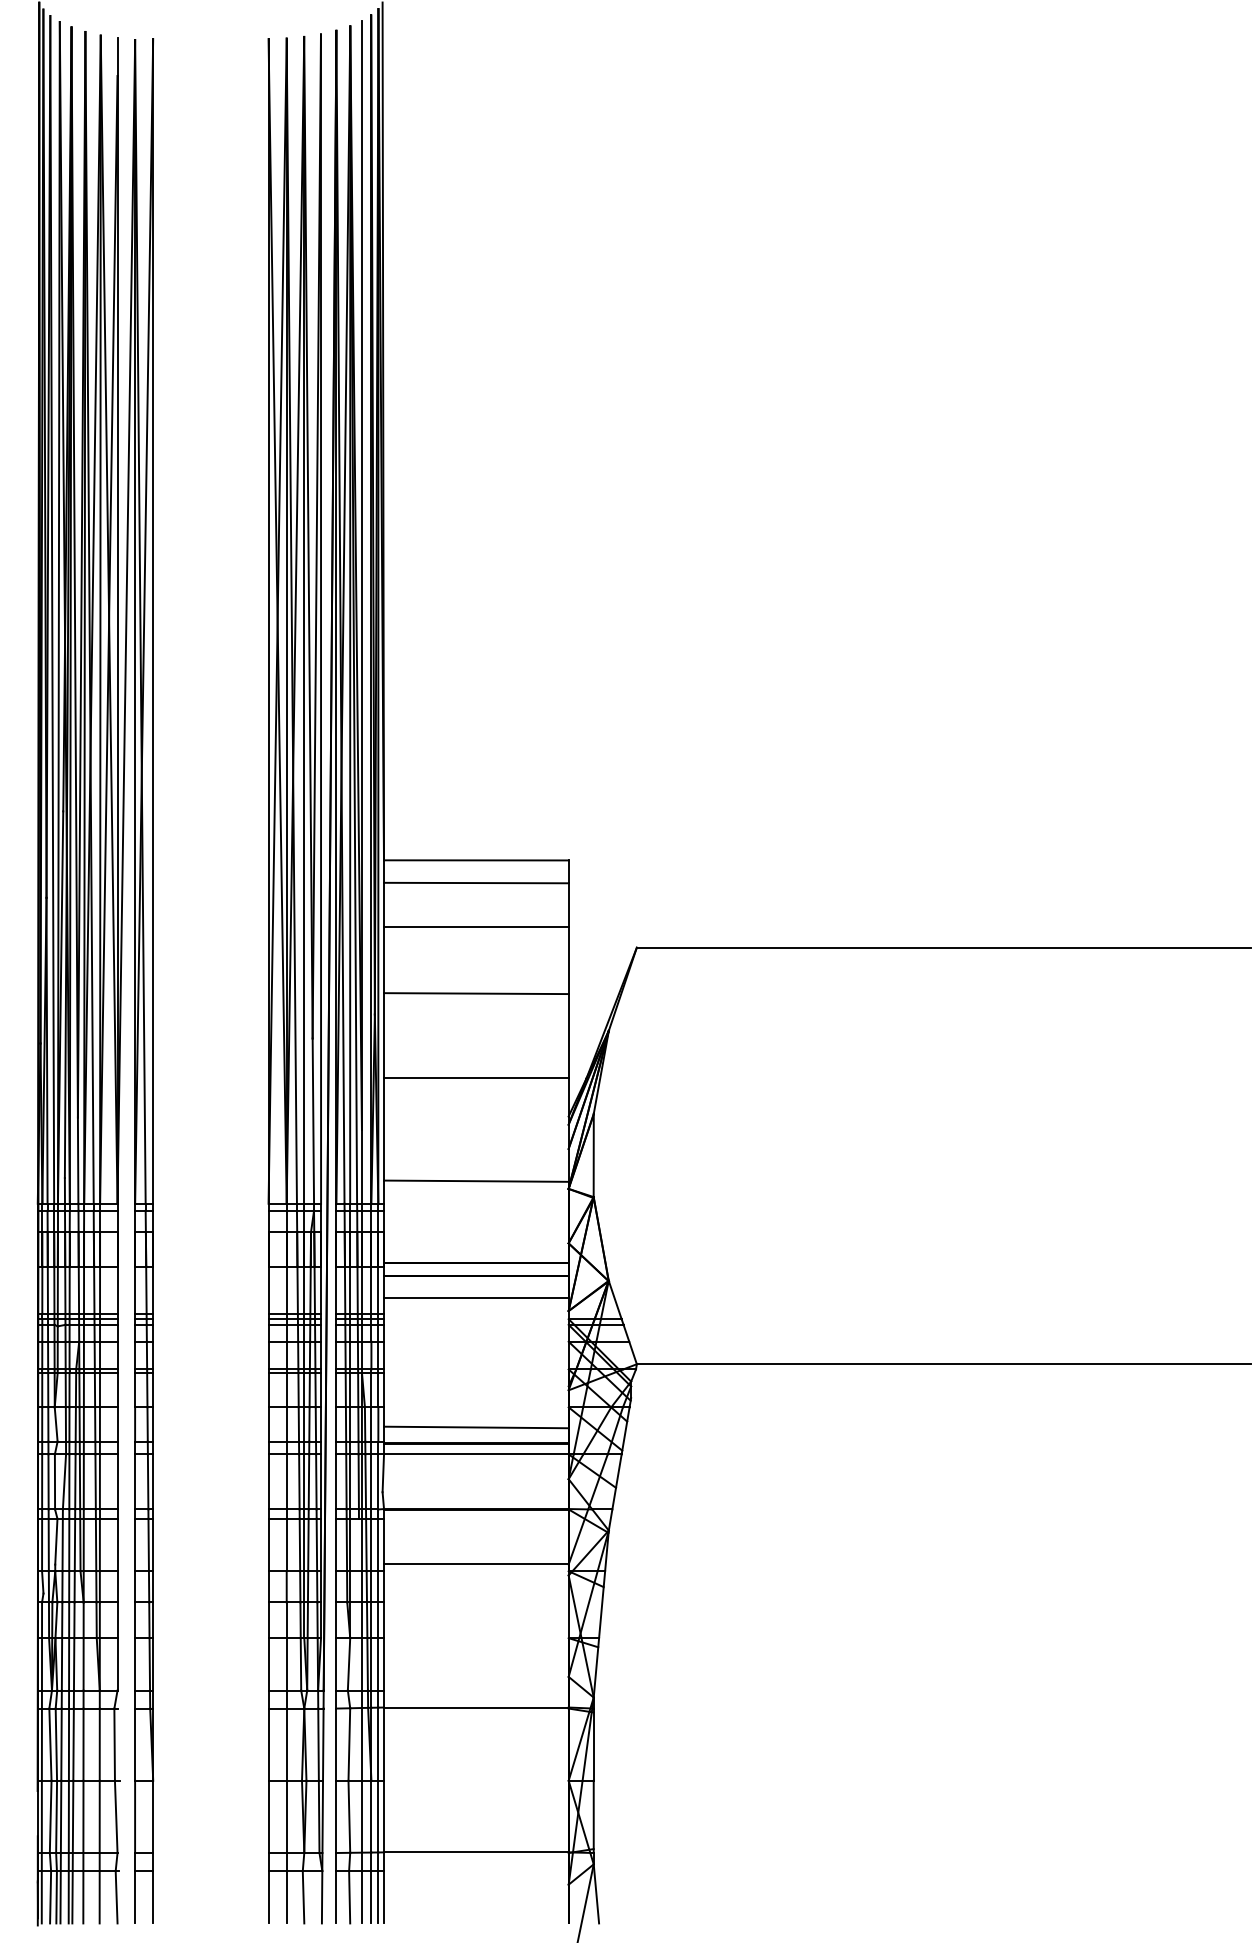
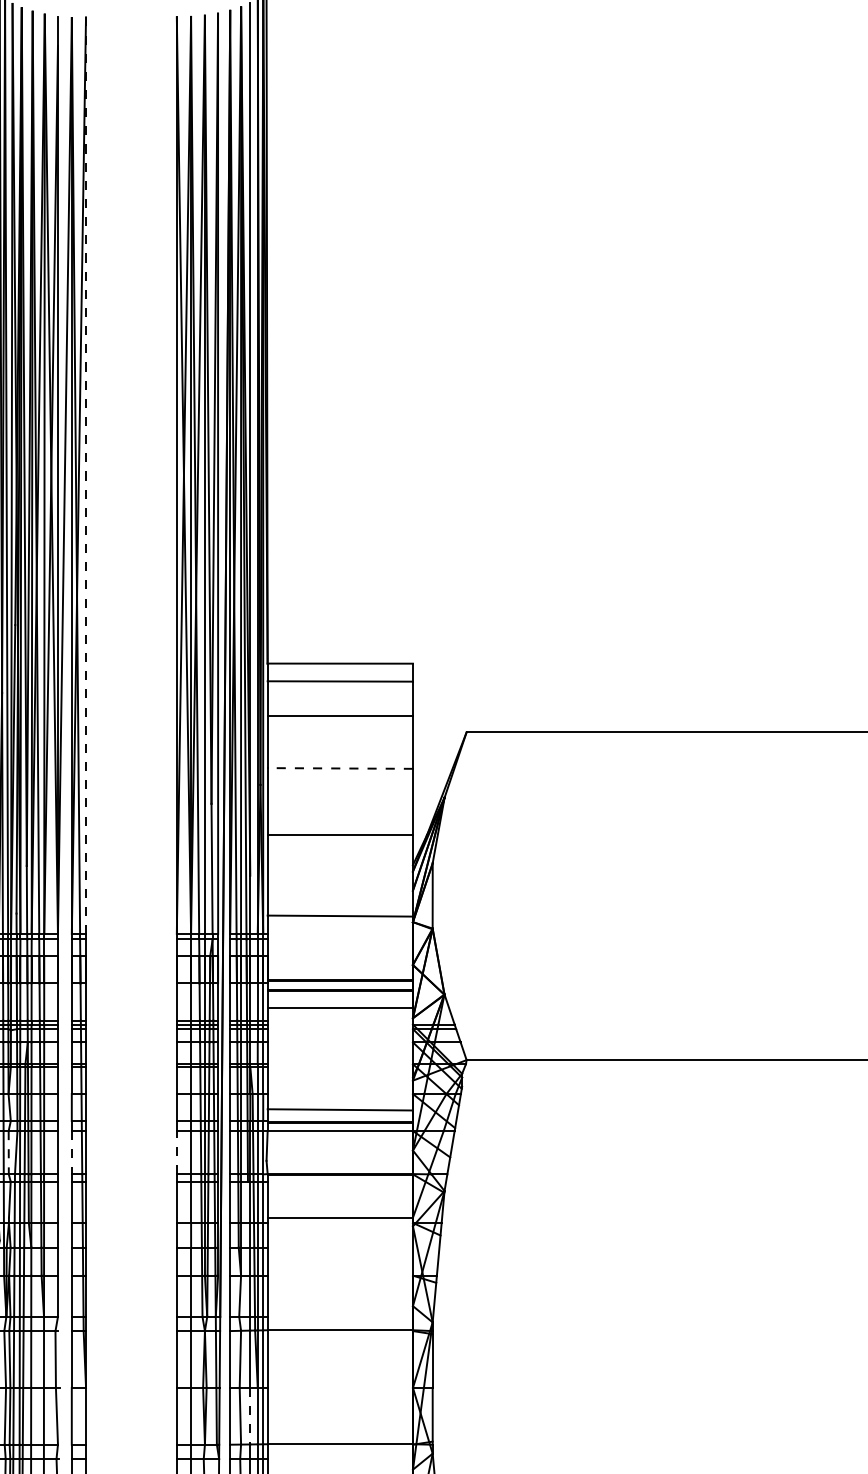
line: (153, 621) -> (86, 475), solid -> dashed
line: (475, 993) -> (339, 768), solid -> dashed
line: (54, 1481) -> (8, 1152), solid -> dashed
line: (135, 1481) -> (72, 1152), solid -> dashed
line: (268, 1481) -> (176, 1152), solid -> dashed
line: (361, 1816) -> (249, 1416), solid -> dashed

